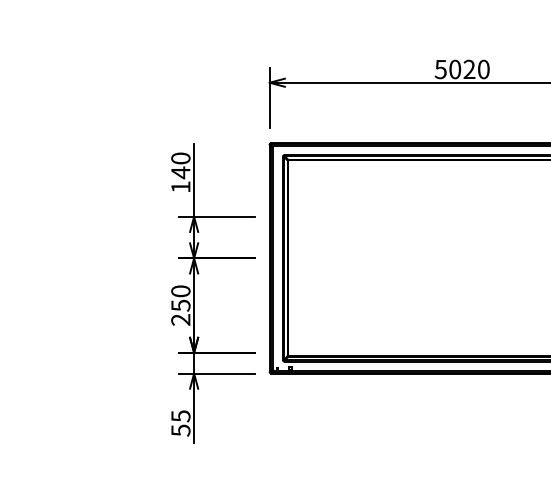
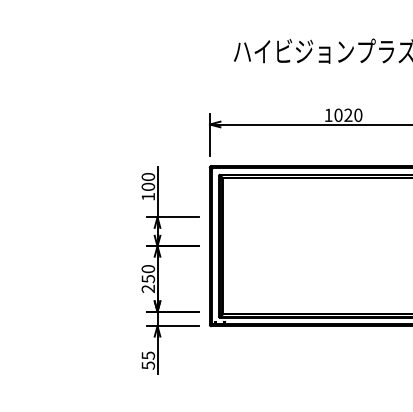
text: (440, 69) -> (328, 115), 5020 -> 1020
text: (181, 172) -> (148, 186), 140 -> 100

